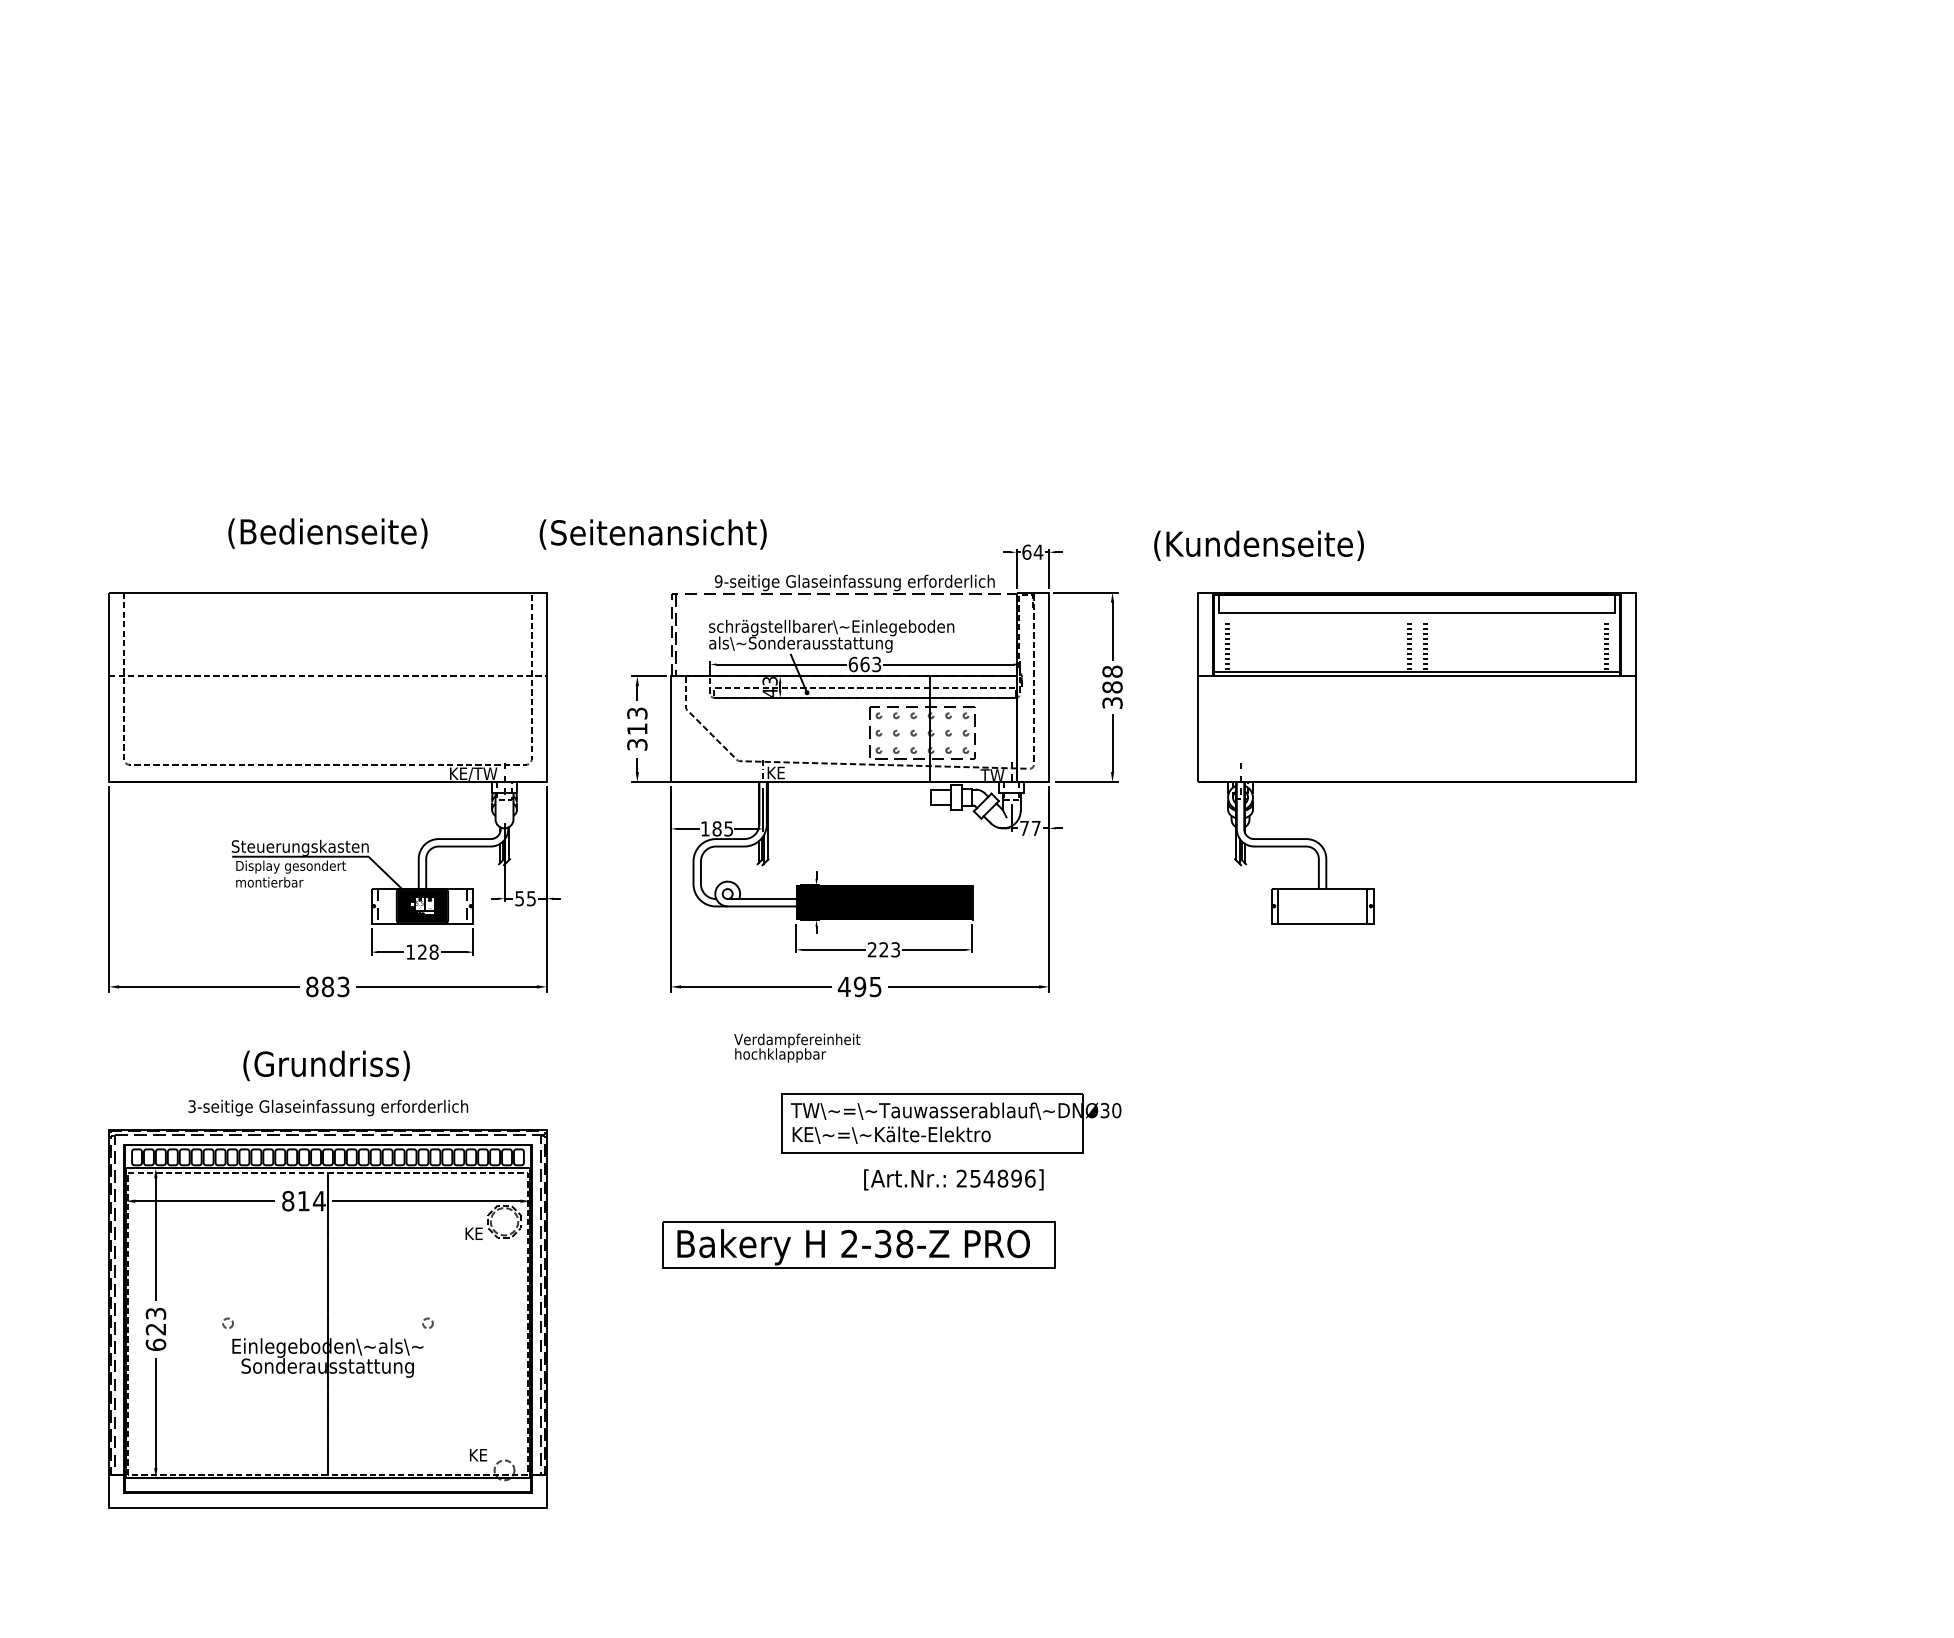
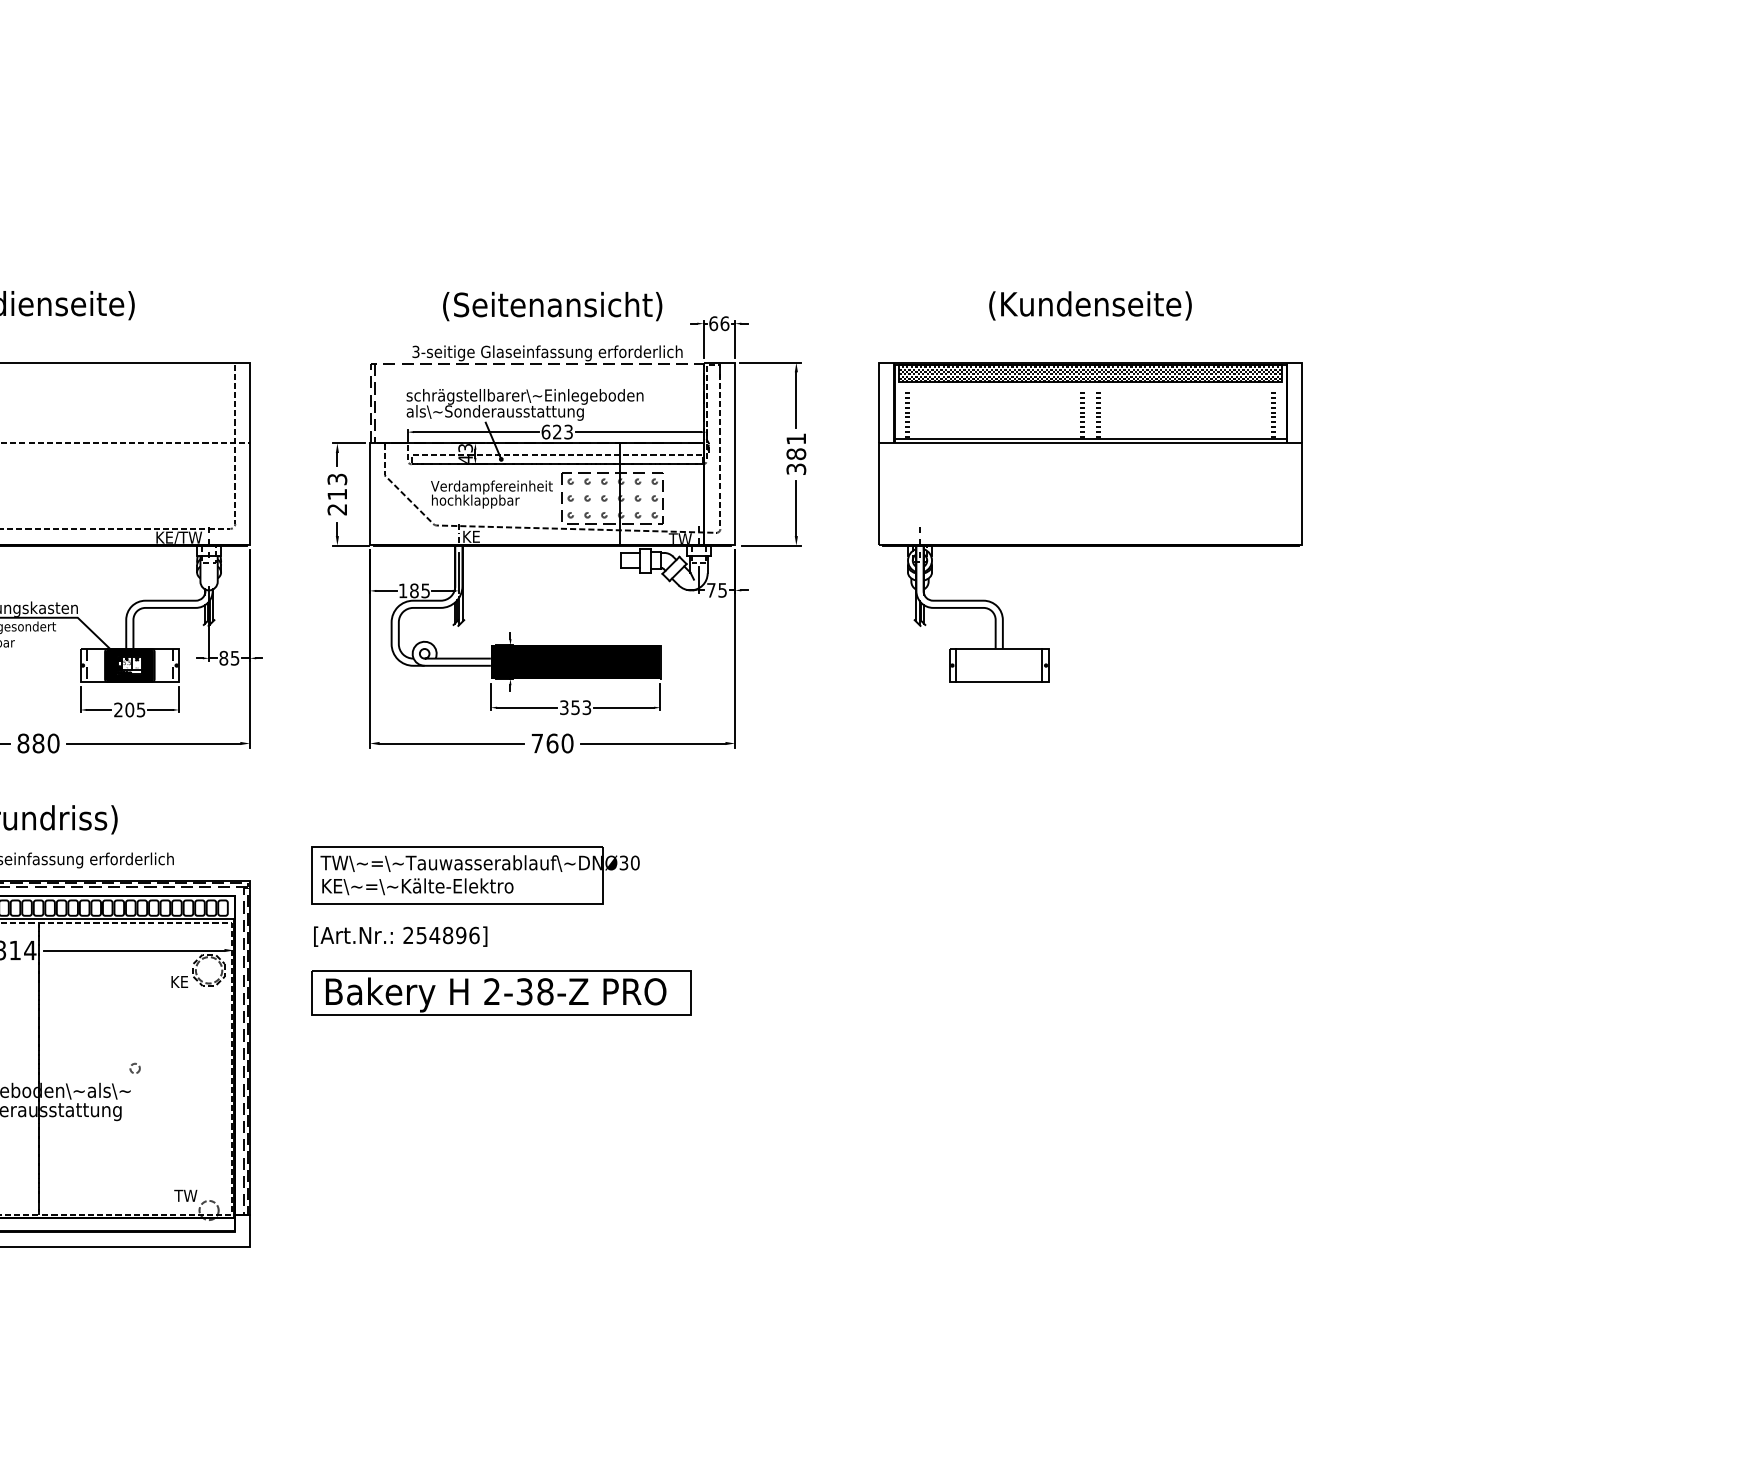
text: (652, 534) -> (551, 306), moved
text: (1258, 545) -> (1089, 305), moved
text: (1038, 551) -> (724, 322), 64 -> 66
text: (718, 581) -> (415, 351), 9-seitige -> 3-seitige
hatch: (1417, 603) -> (1090, 373), added
text: (864, 664) -> (556, 432), 663 -> 623
text: (1112, 671) -> (796, 438), 388 -> 381
text: (637, 744) -> (337, 509), 313 -> 213
text: (1035, 828) -> (721, 590), 77 -> 75
text: (519, 898) -> (223, 658), 55 -> 85
text: (877, 949) -> (569, 707), 223 -> 353
text: (422, 951) -> (129, 709), 128 -> 205
text: (343, 986) -> (53, 743), 883 -> 880
text: (859, 986) -> (551, 743), 495 -> 760
text: (797, 1047) -> (492, 493), moved
part: (951, 1123) -> (475, 875), moved
text: (953, 1179) -> (400, 936), moved
part: (858, 1244) -> (500, 992), moved
text: (480, 1455) -> (185, 1196), KE -> TW

